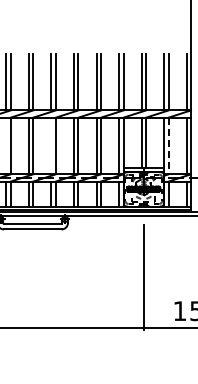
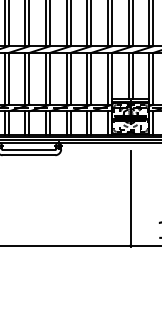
line: (6, 145) -> (4, 78), added
line: (51, 145) -> (46, 78), added
line: (168, 146) -> (153, 79), dashed -> solid

